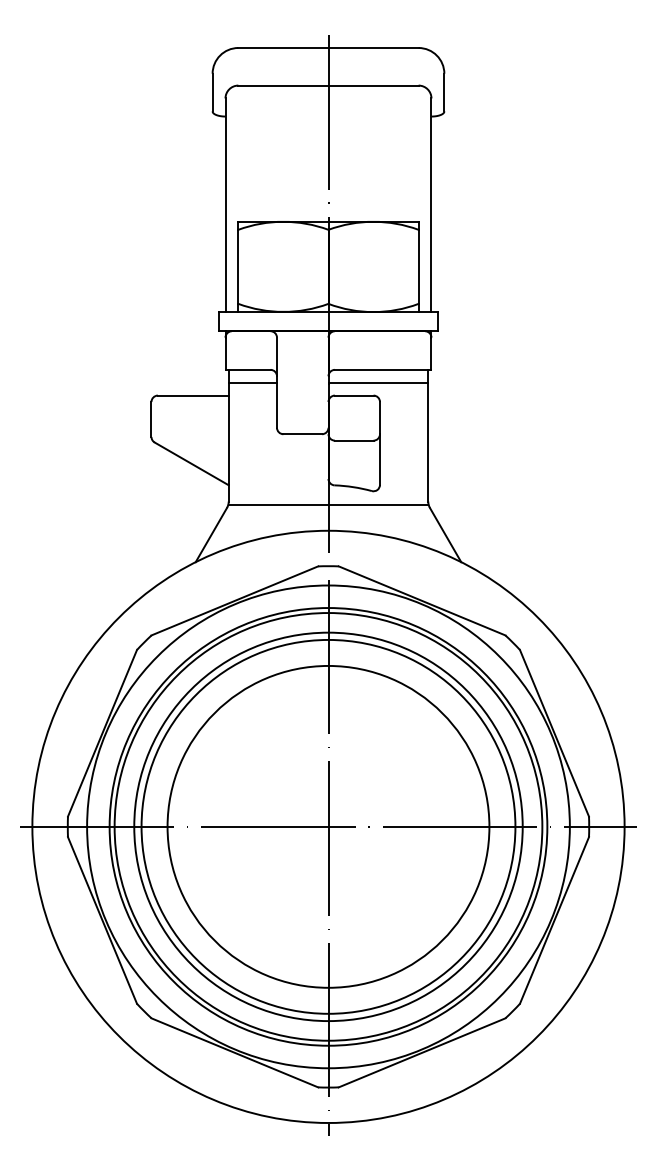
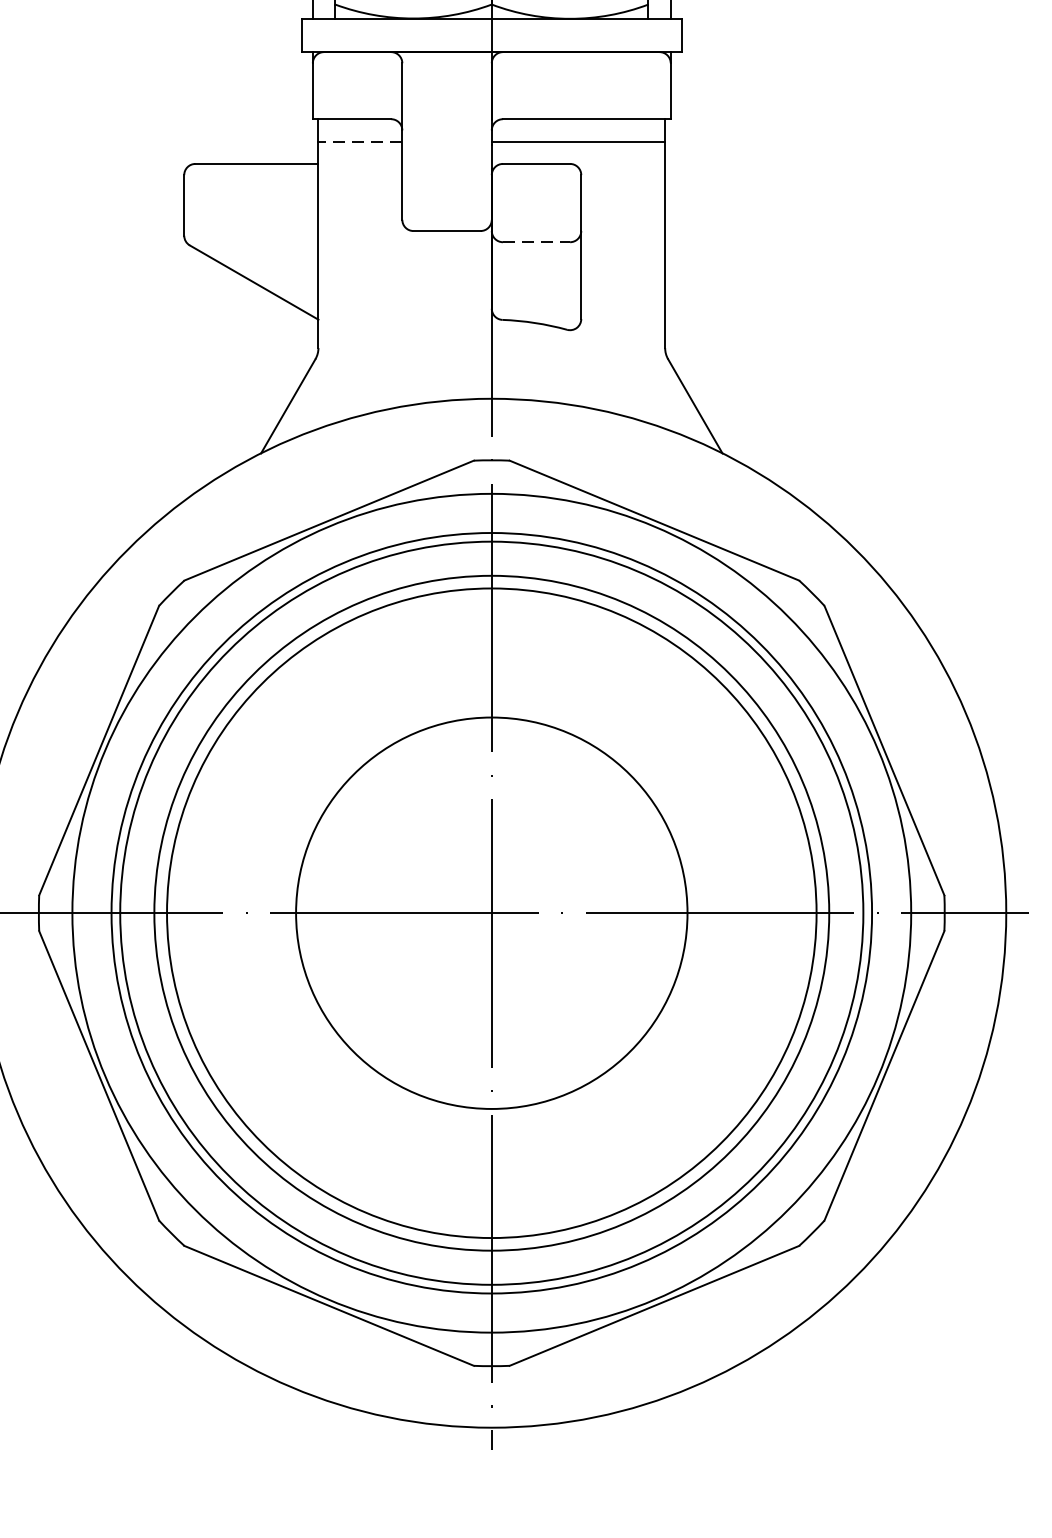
line: (252, 382) -> (359, 141), solid -> dashed
line: (354, 440) -> (536, 241), solid -> dashed
line: (328, 505) -> (491, 354), removed
circle: (328, 826) -> (491, 912), size x0.7

